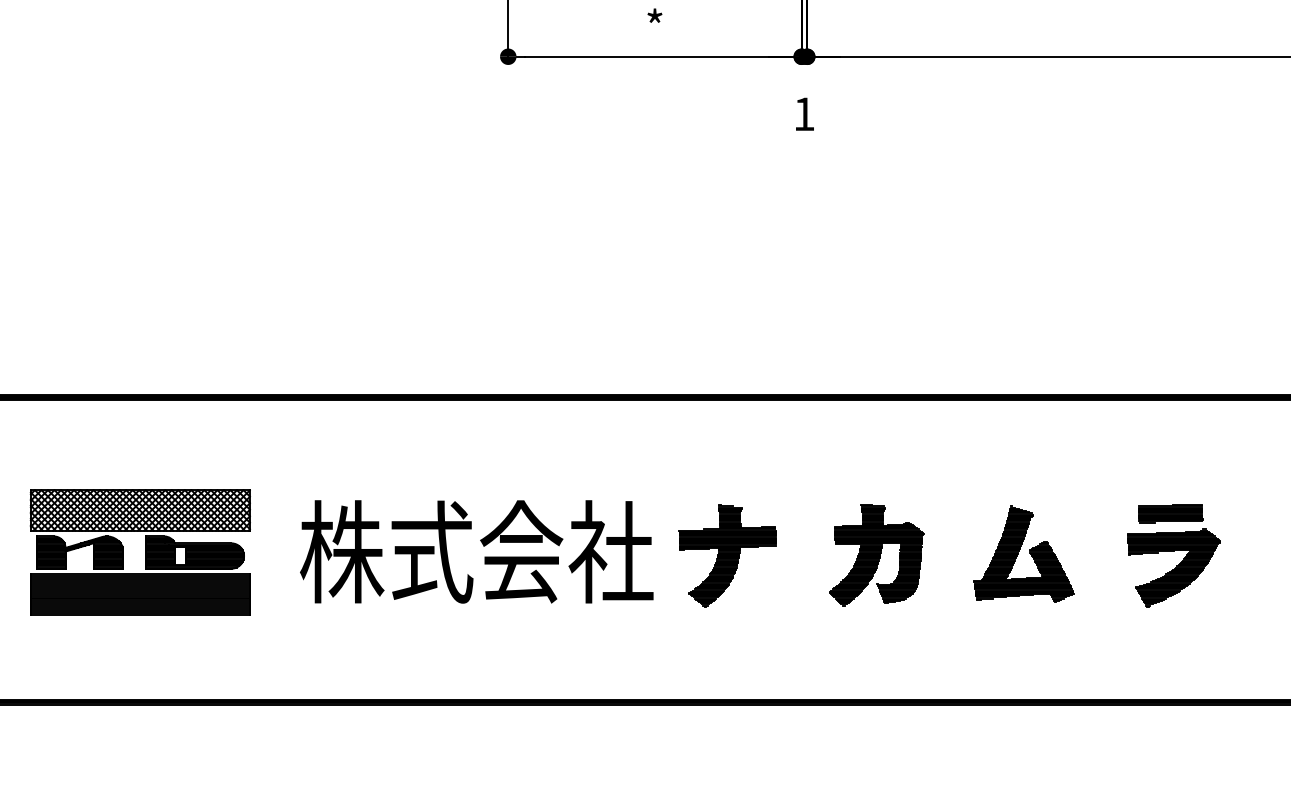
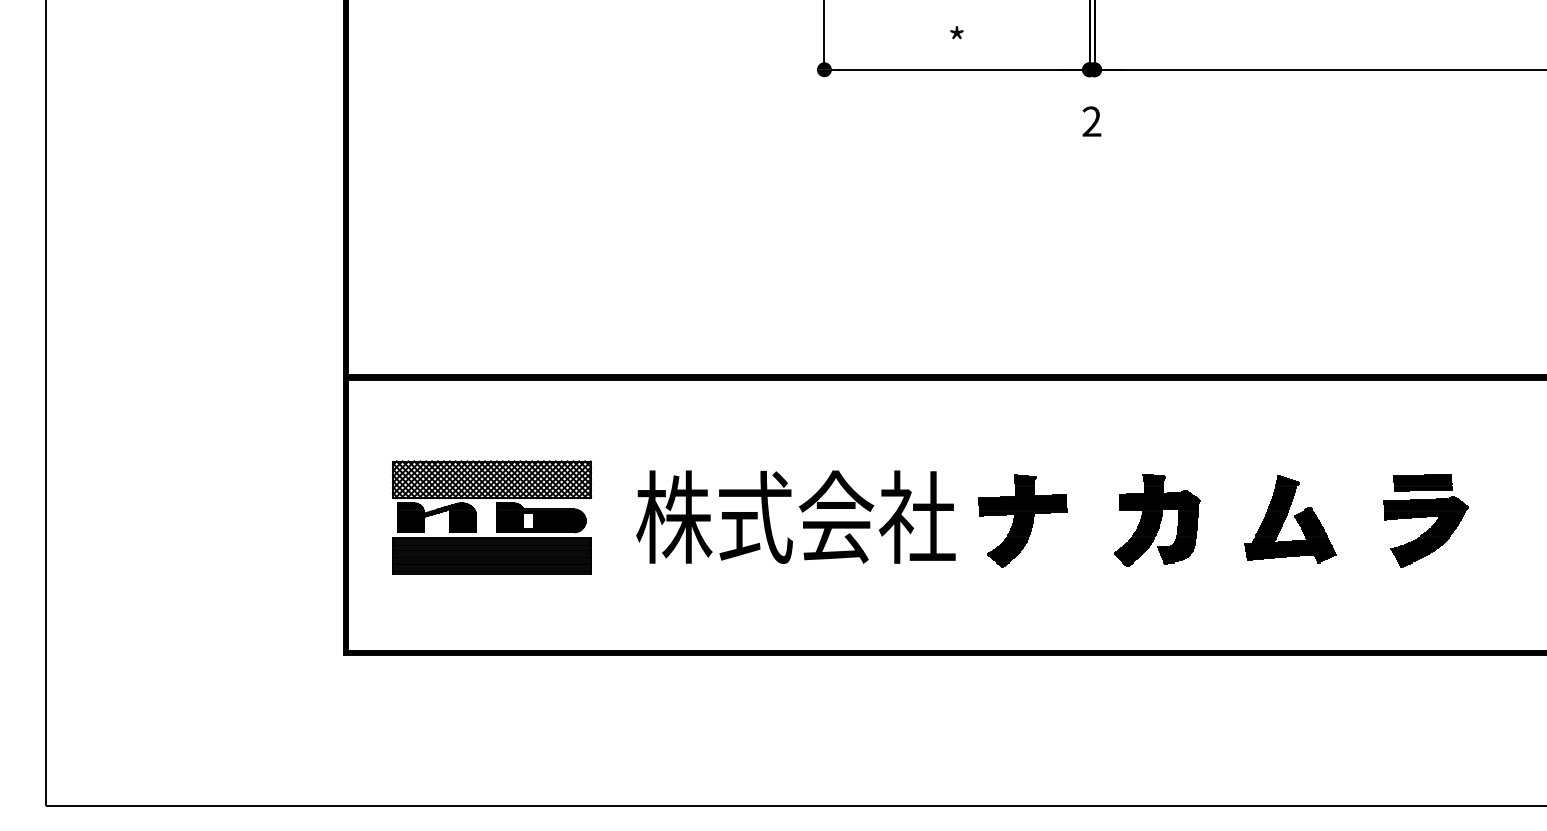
text: (803, 114) -> (1091, 121), 1 -> 2

